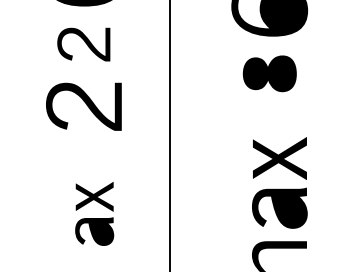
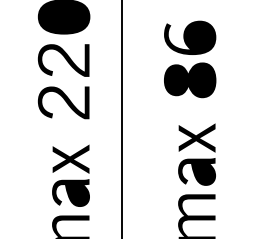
part: (83, 44) -> (63, 60), size x1.43
part: (270, 73) -> (190, 80), size x1.43
part: (93, 213) -> (70, 175), size x1.43

